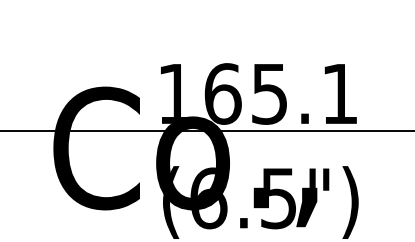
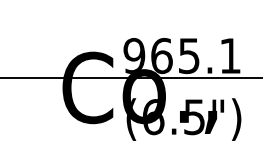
text: (176, 93) -> (134, 55), 165.1 -> 965.1

